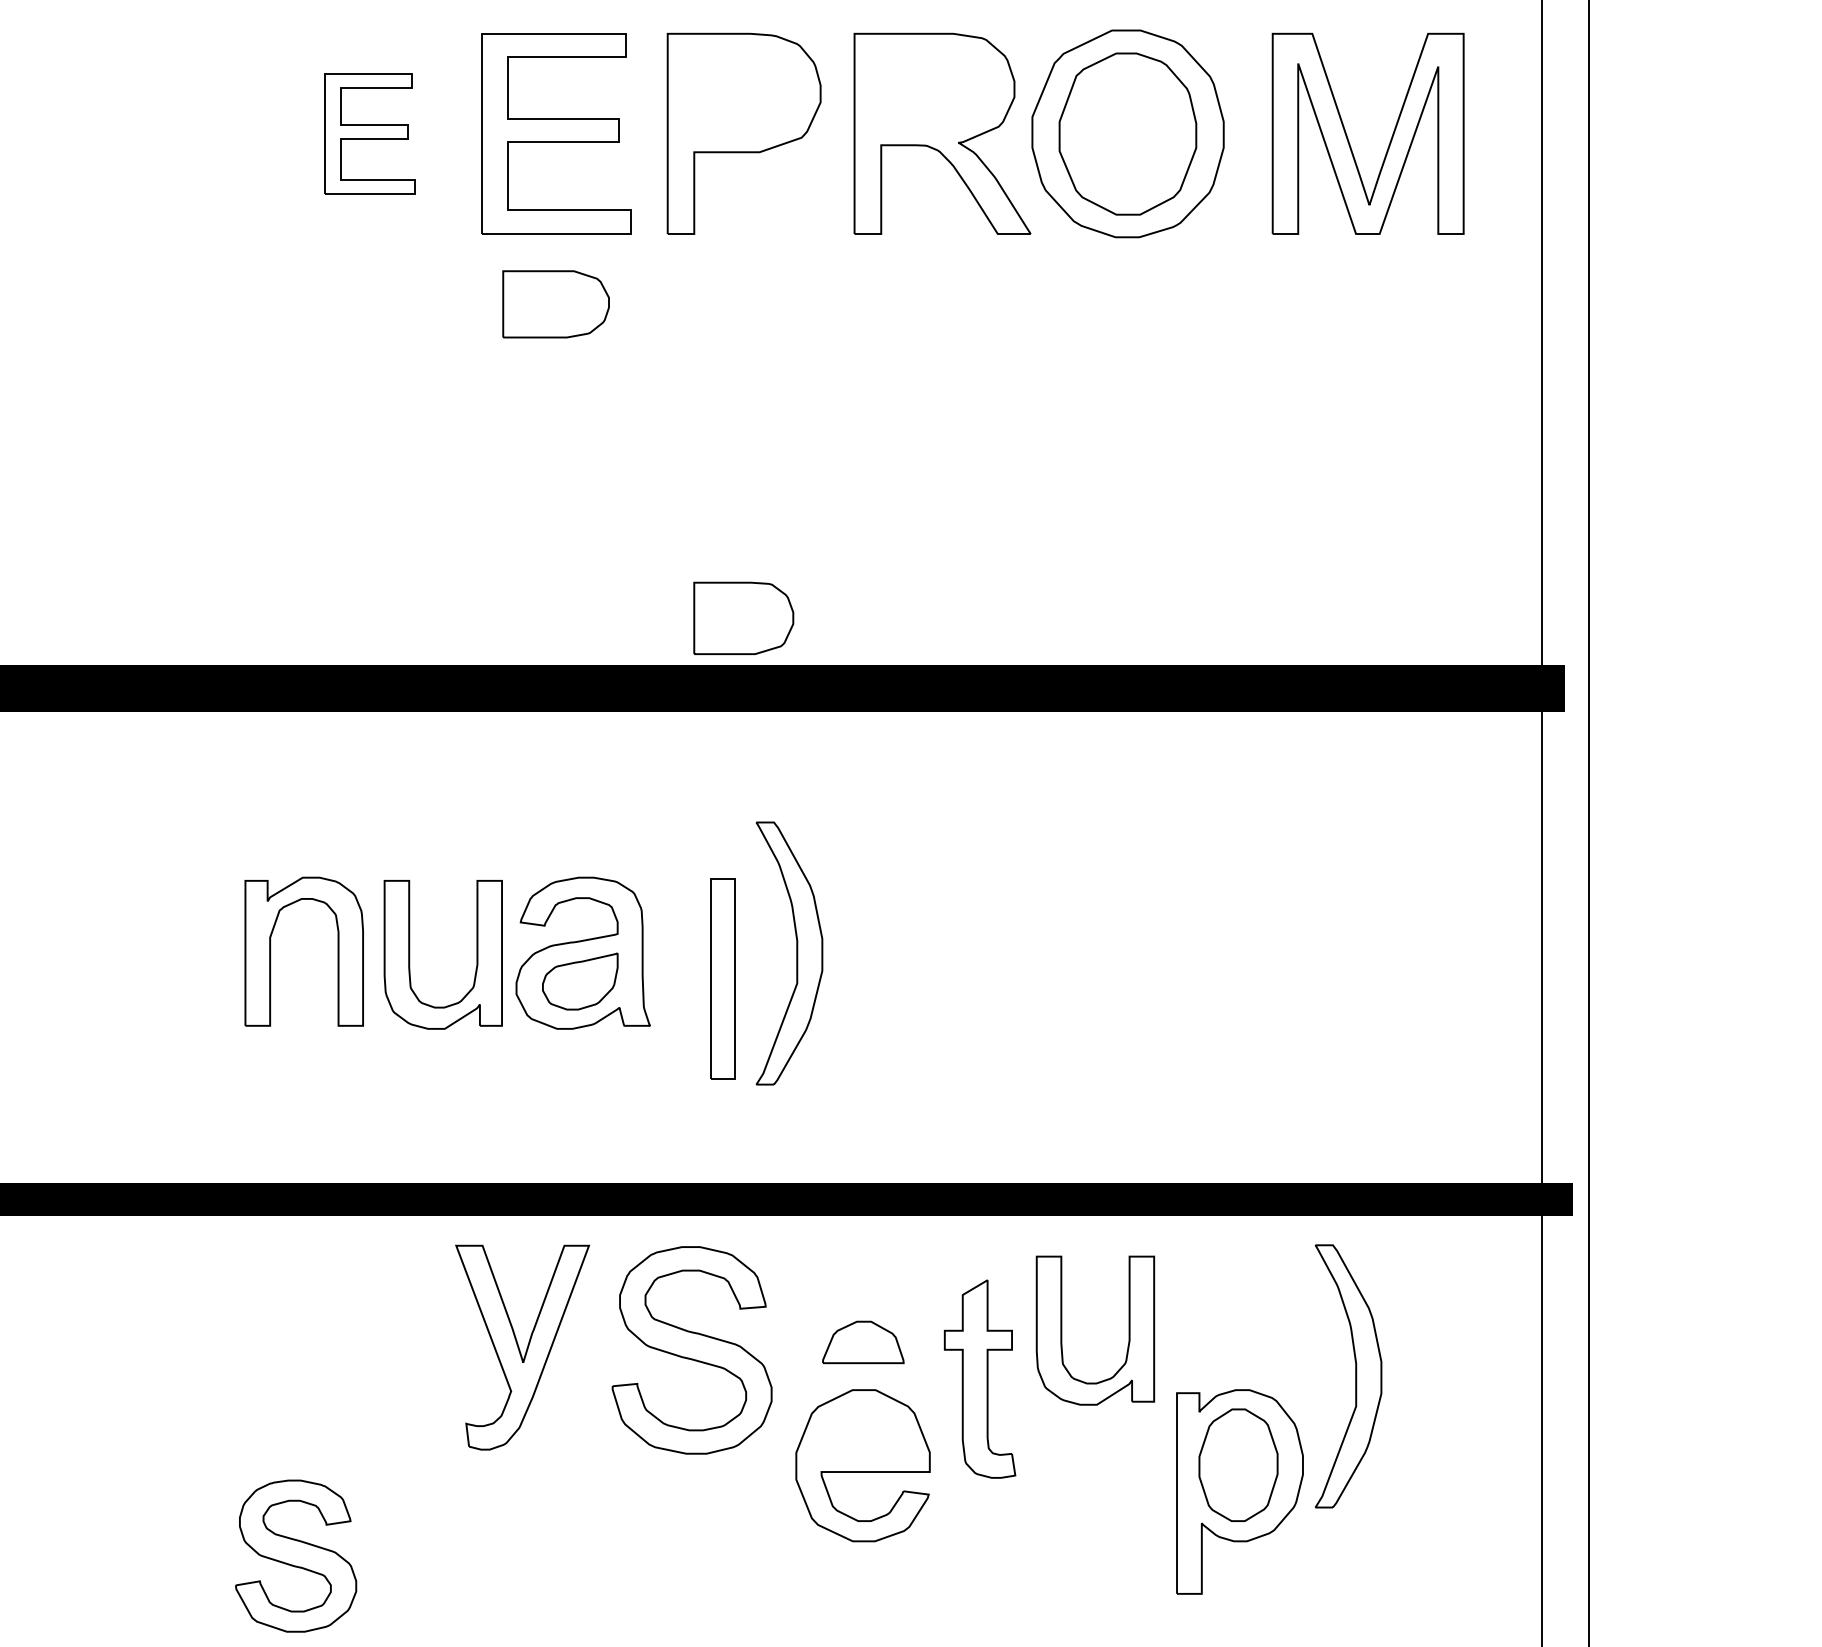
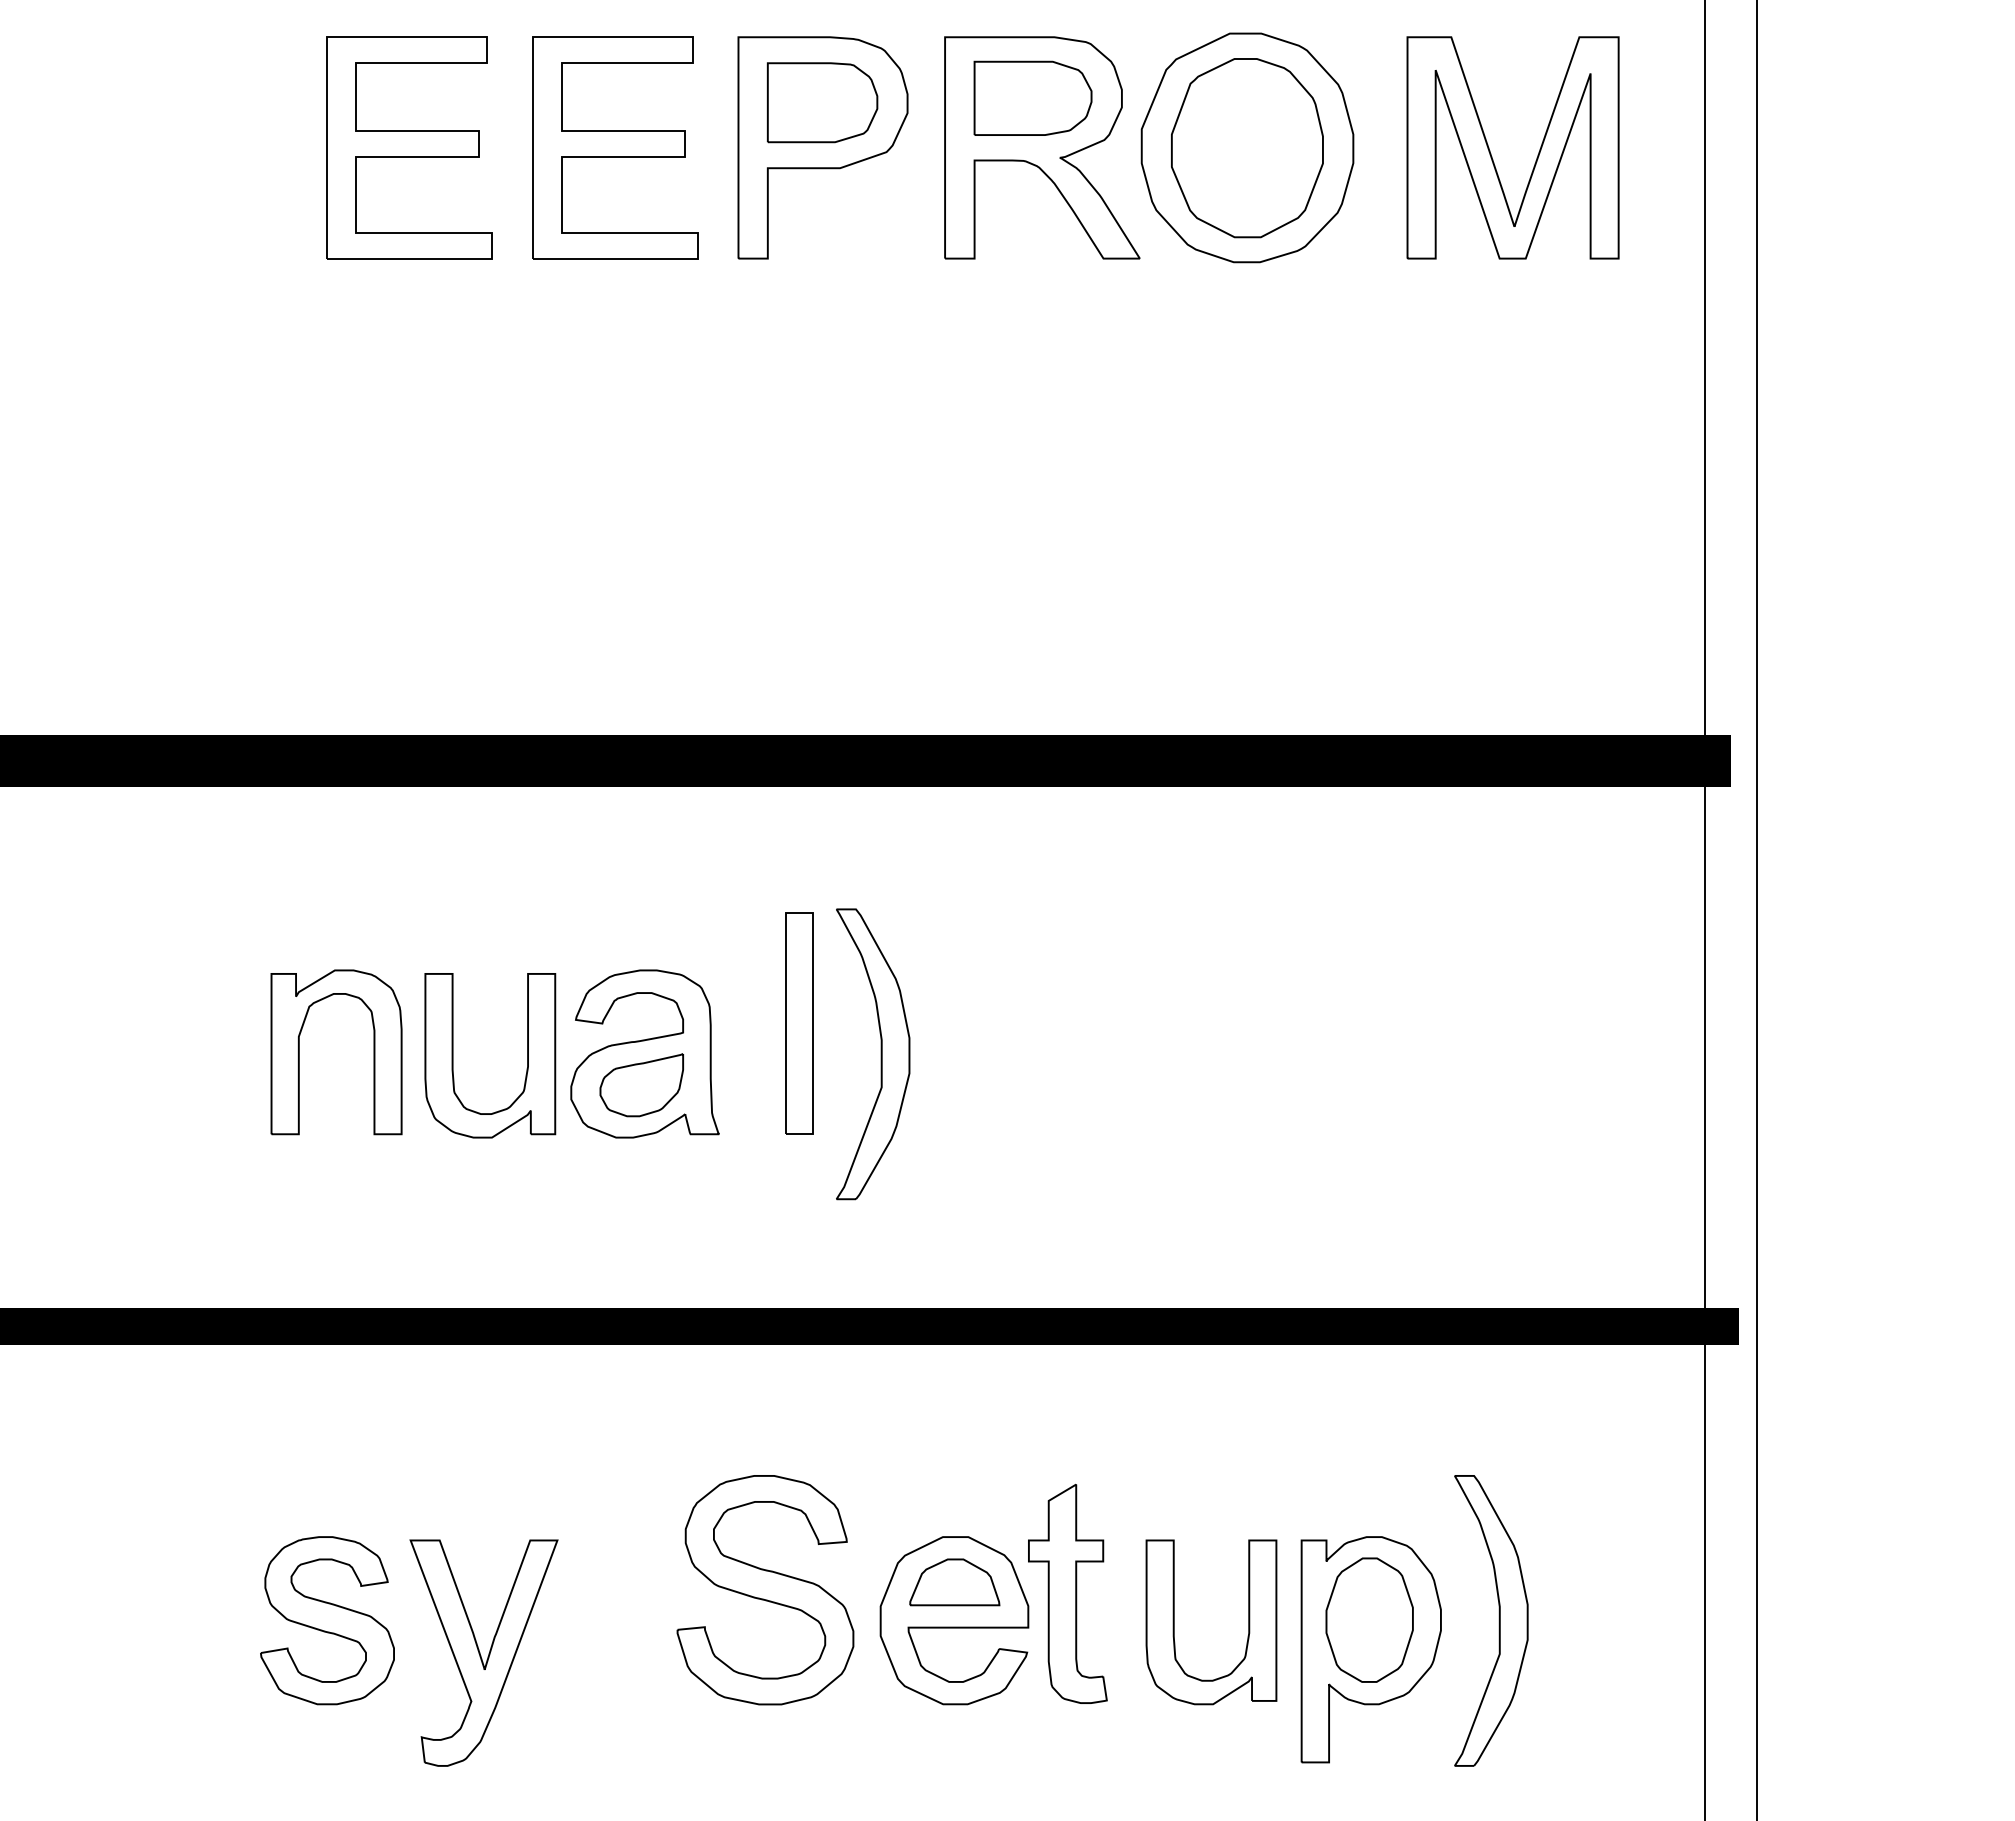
part: (370, 133) -> (409, 147), size x1.67
part: (555, 303) -> (1032, 97), moved
part: (743, 618) -> (822, 102), moved
part: (722, 979) -> (799, 1023), moved
part: (1062, 1330) -> (1174, 1622), moved
part: (863, 1342) -> (954, 1582), moved
part: (522, 1347) -> (483, 1652), moved
part: (692, 1350) -> (765, 1590), moved
part: (1355, 1376) -> (1498, 1620), moved
part: (979, 1378) -> (1067, 1593), moved
part: (296, 1555) -> (327, 1620), moved

